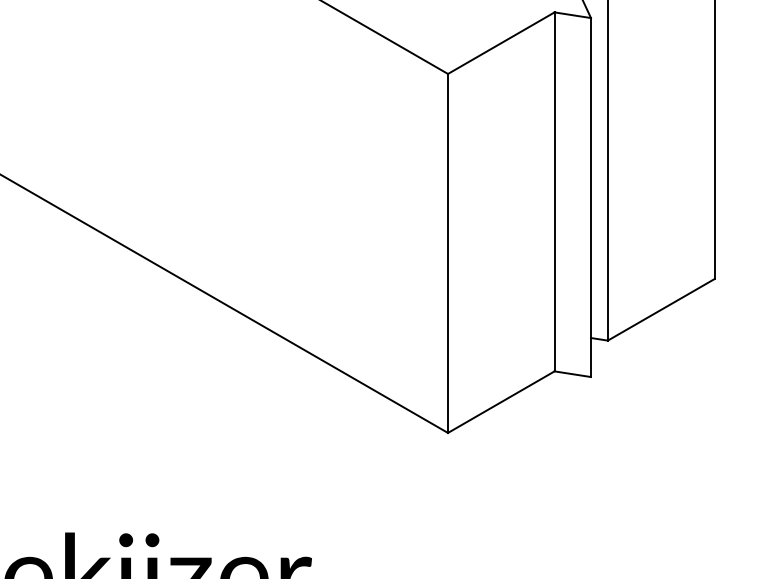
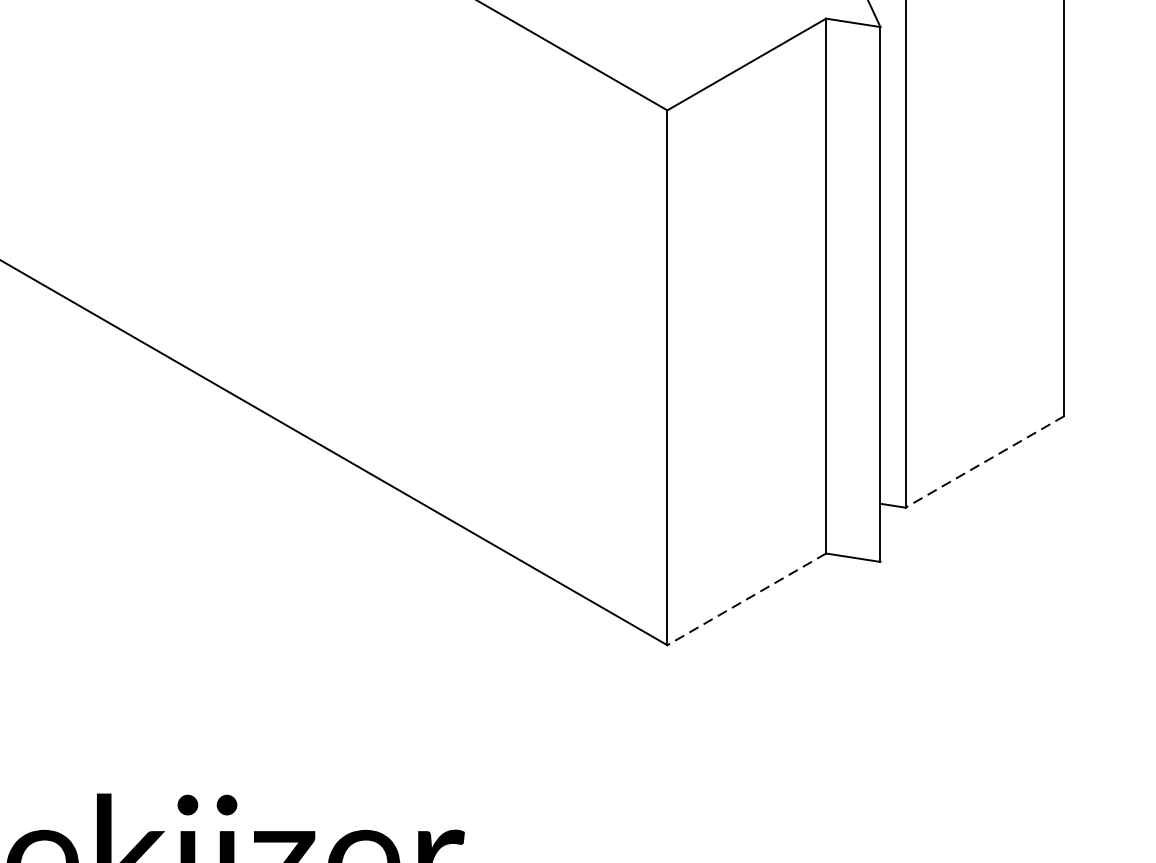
line: (661, 309) -> (985, 461), solid -> dashed
line: (501, 402) -> (747, 599), solid -> dashed

